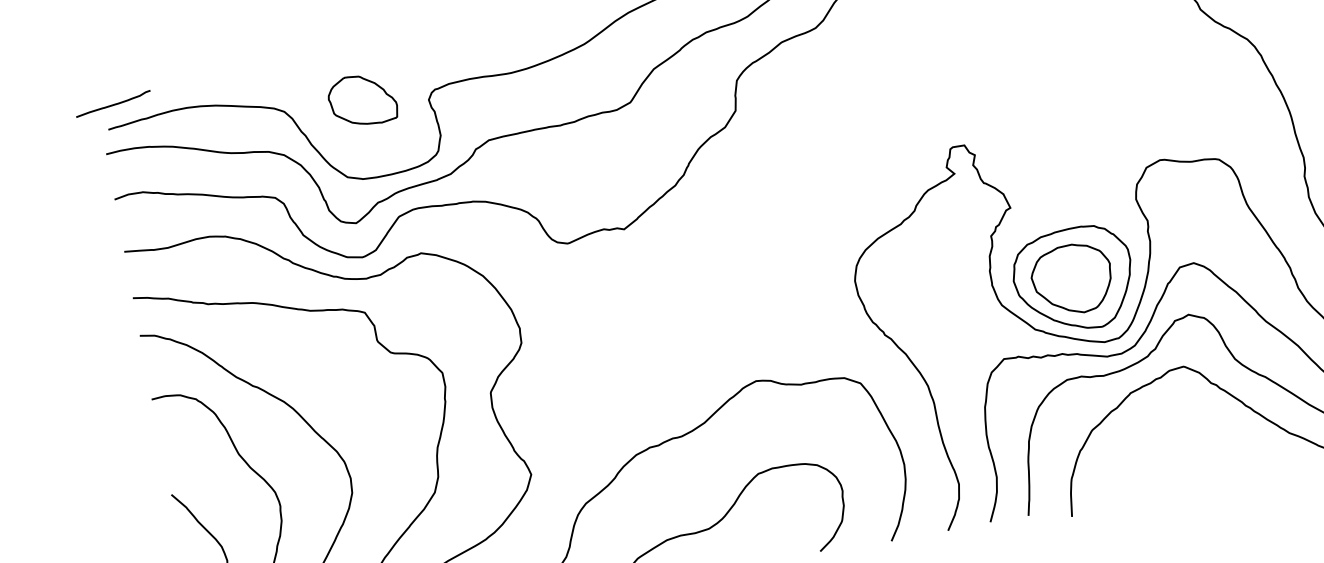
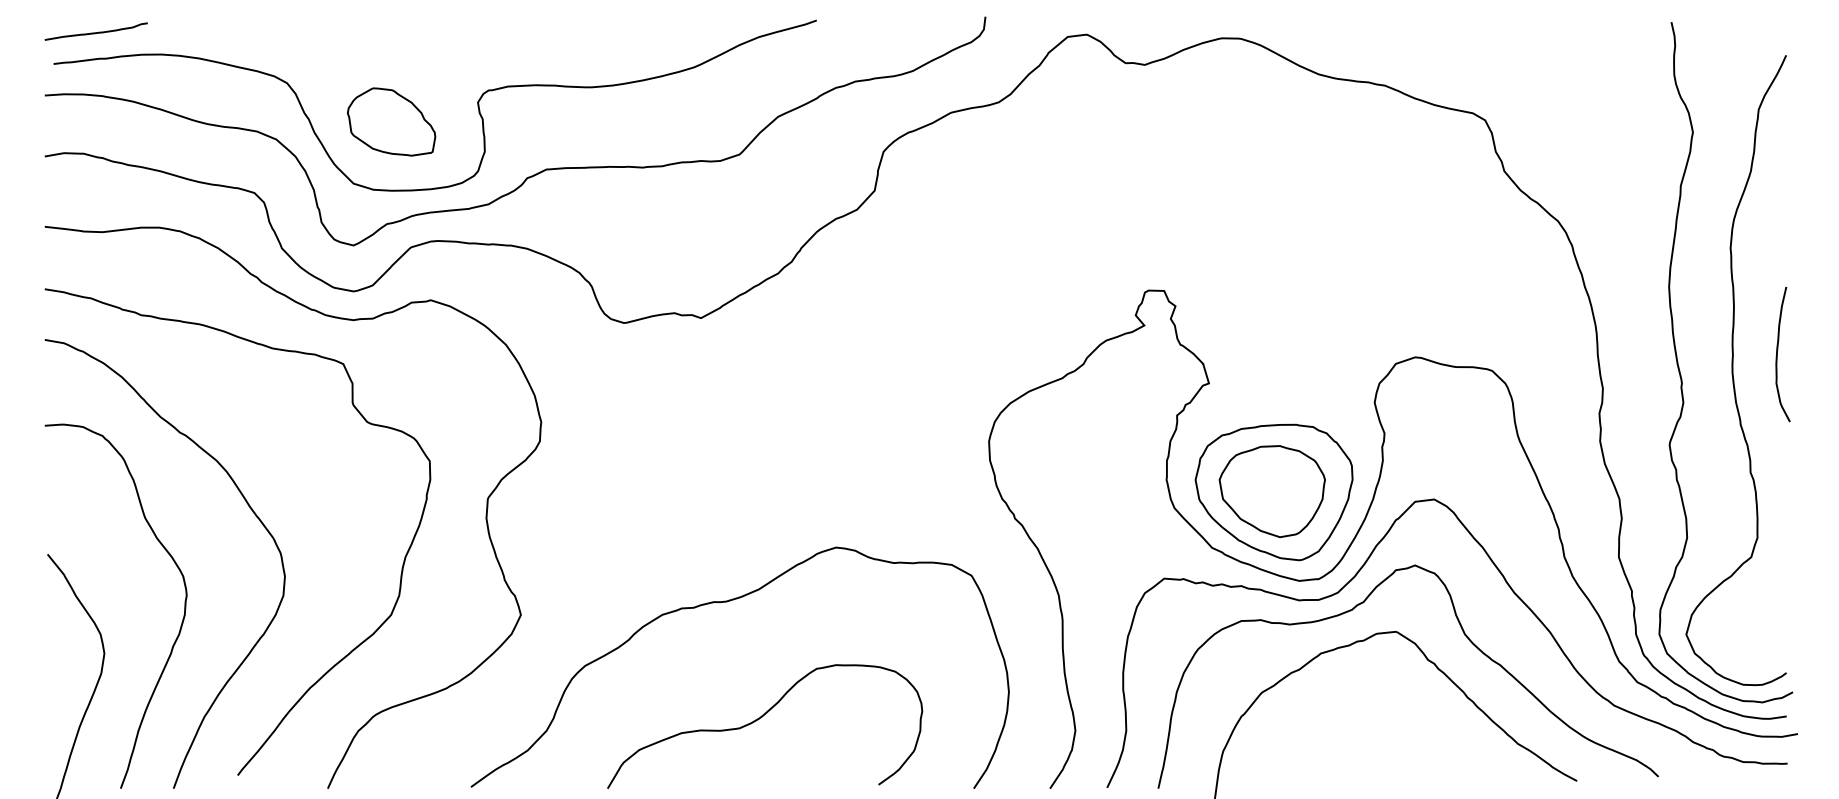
part: (362, 99) -> (391, 121), moved
curve: (112, 104) -> (95, 32), moved

